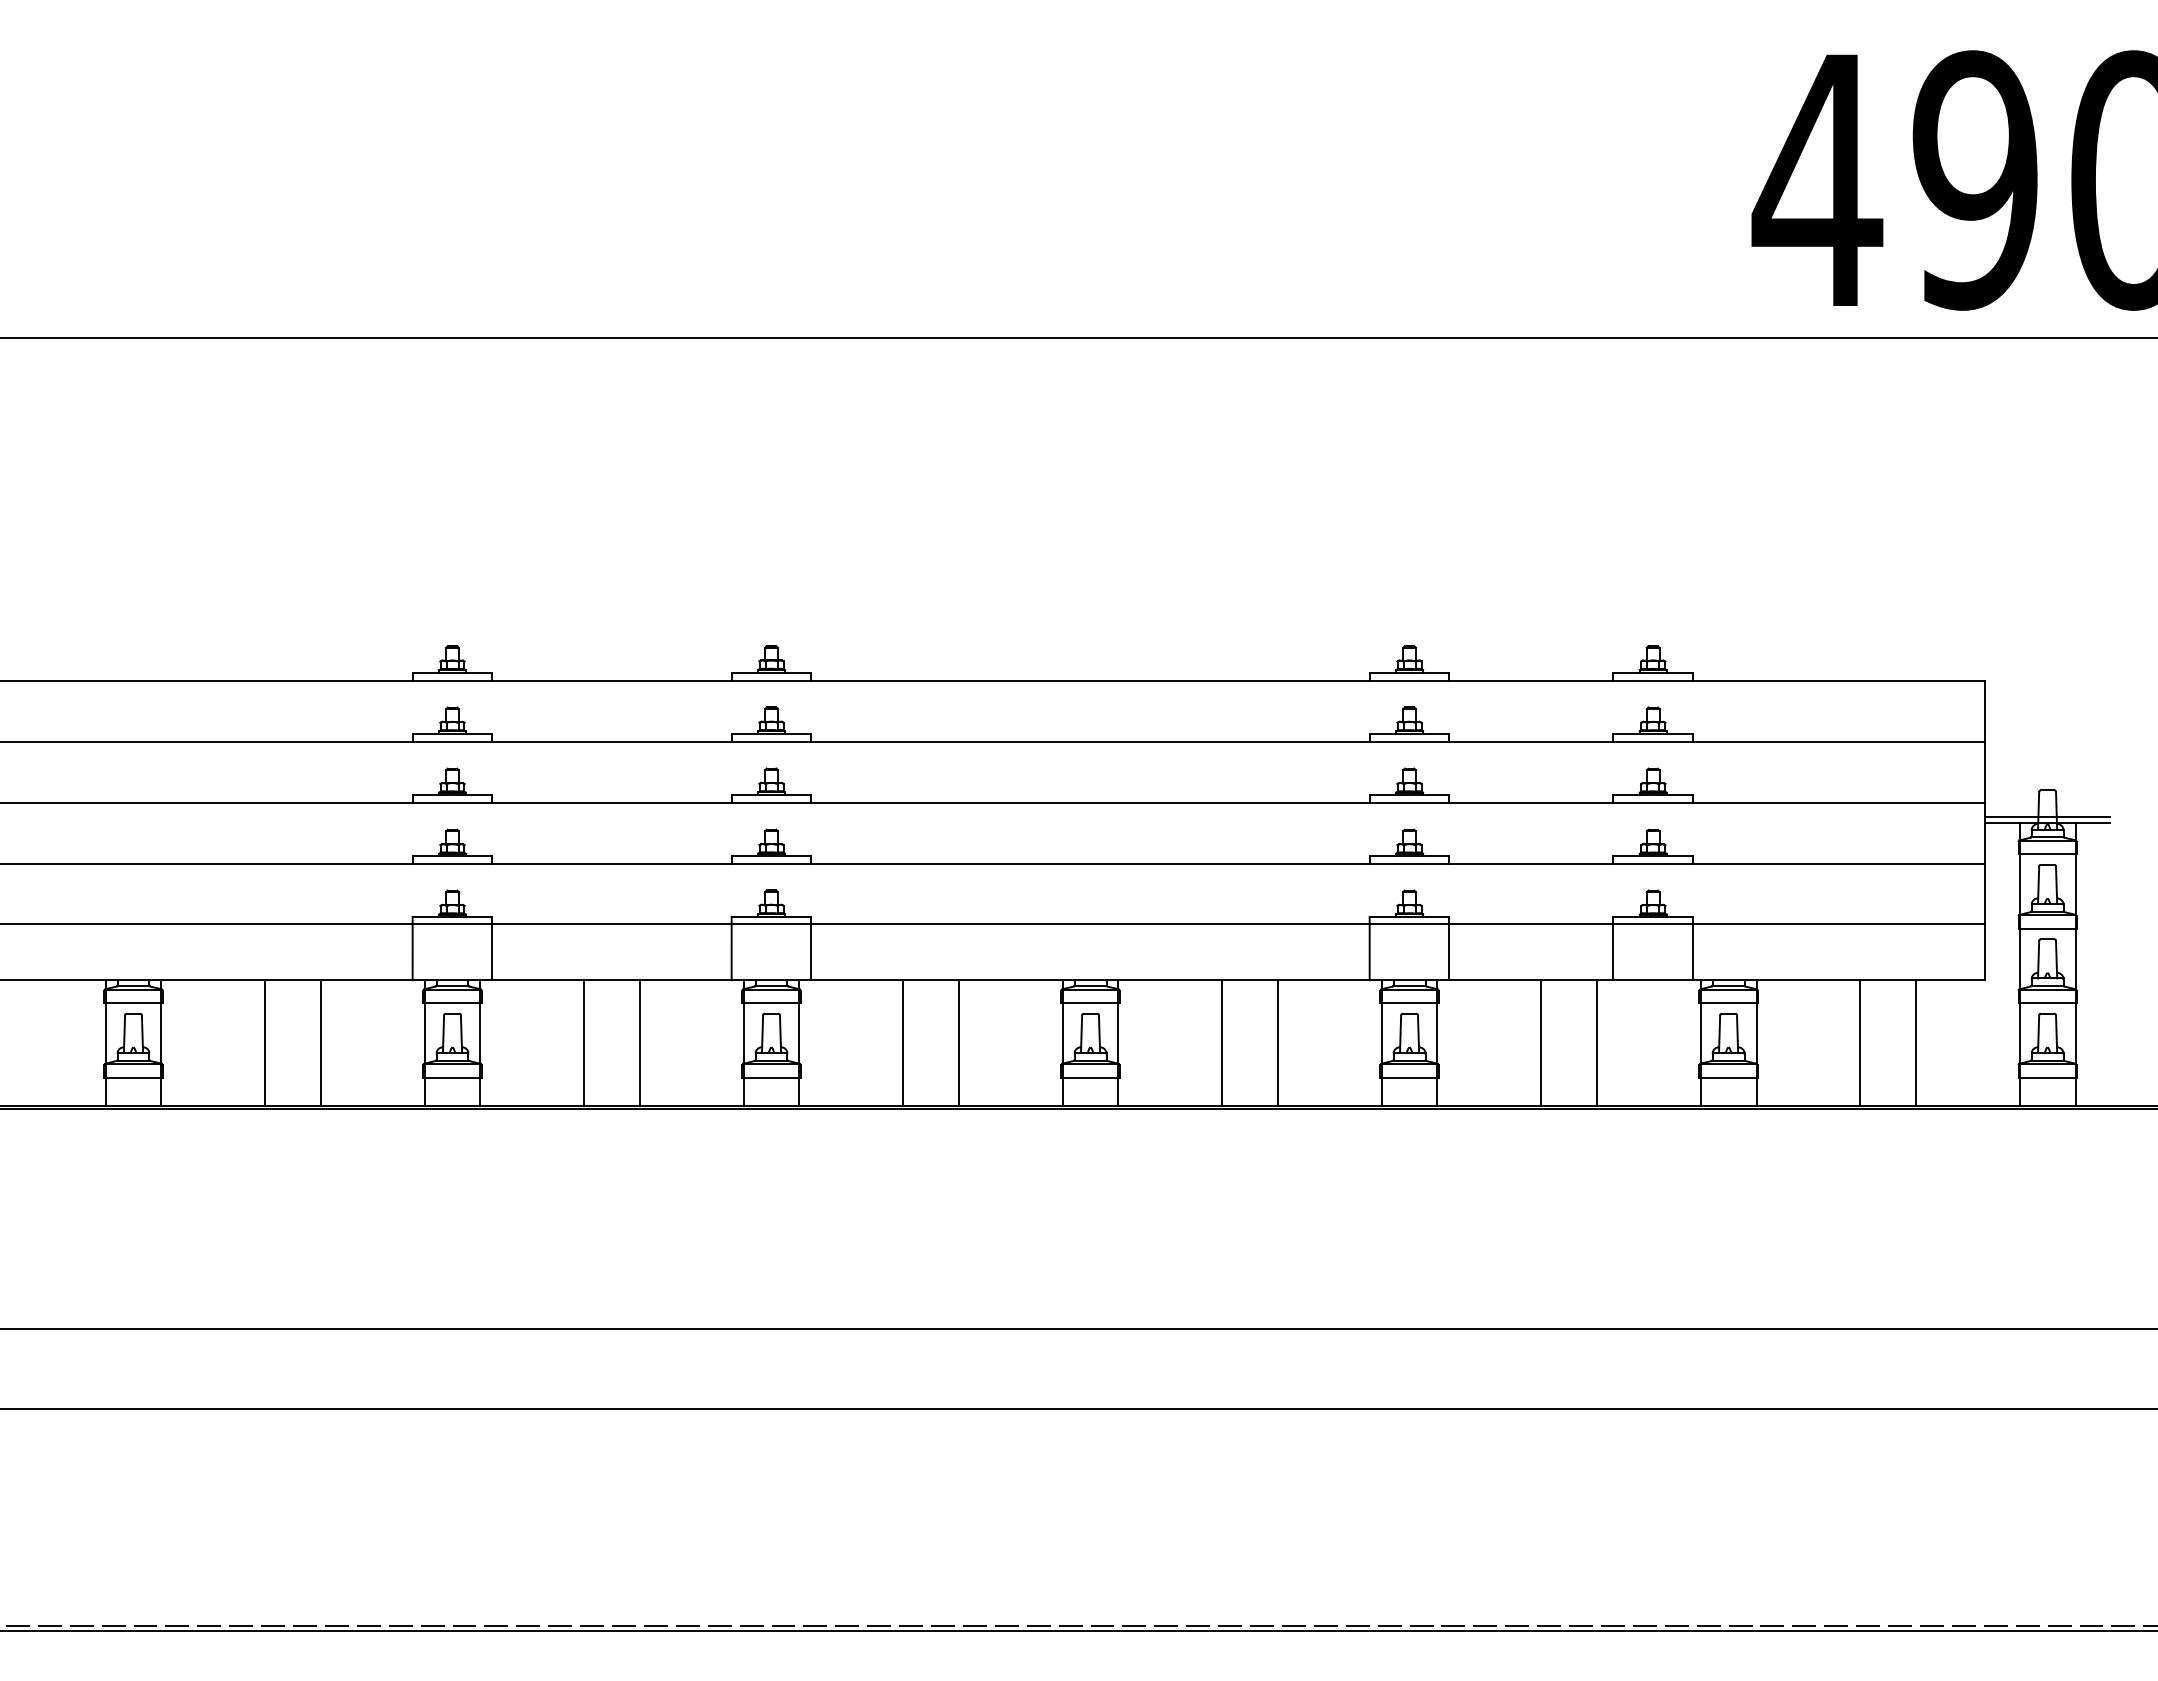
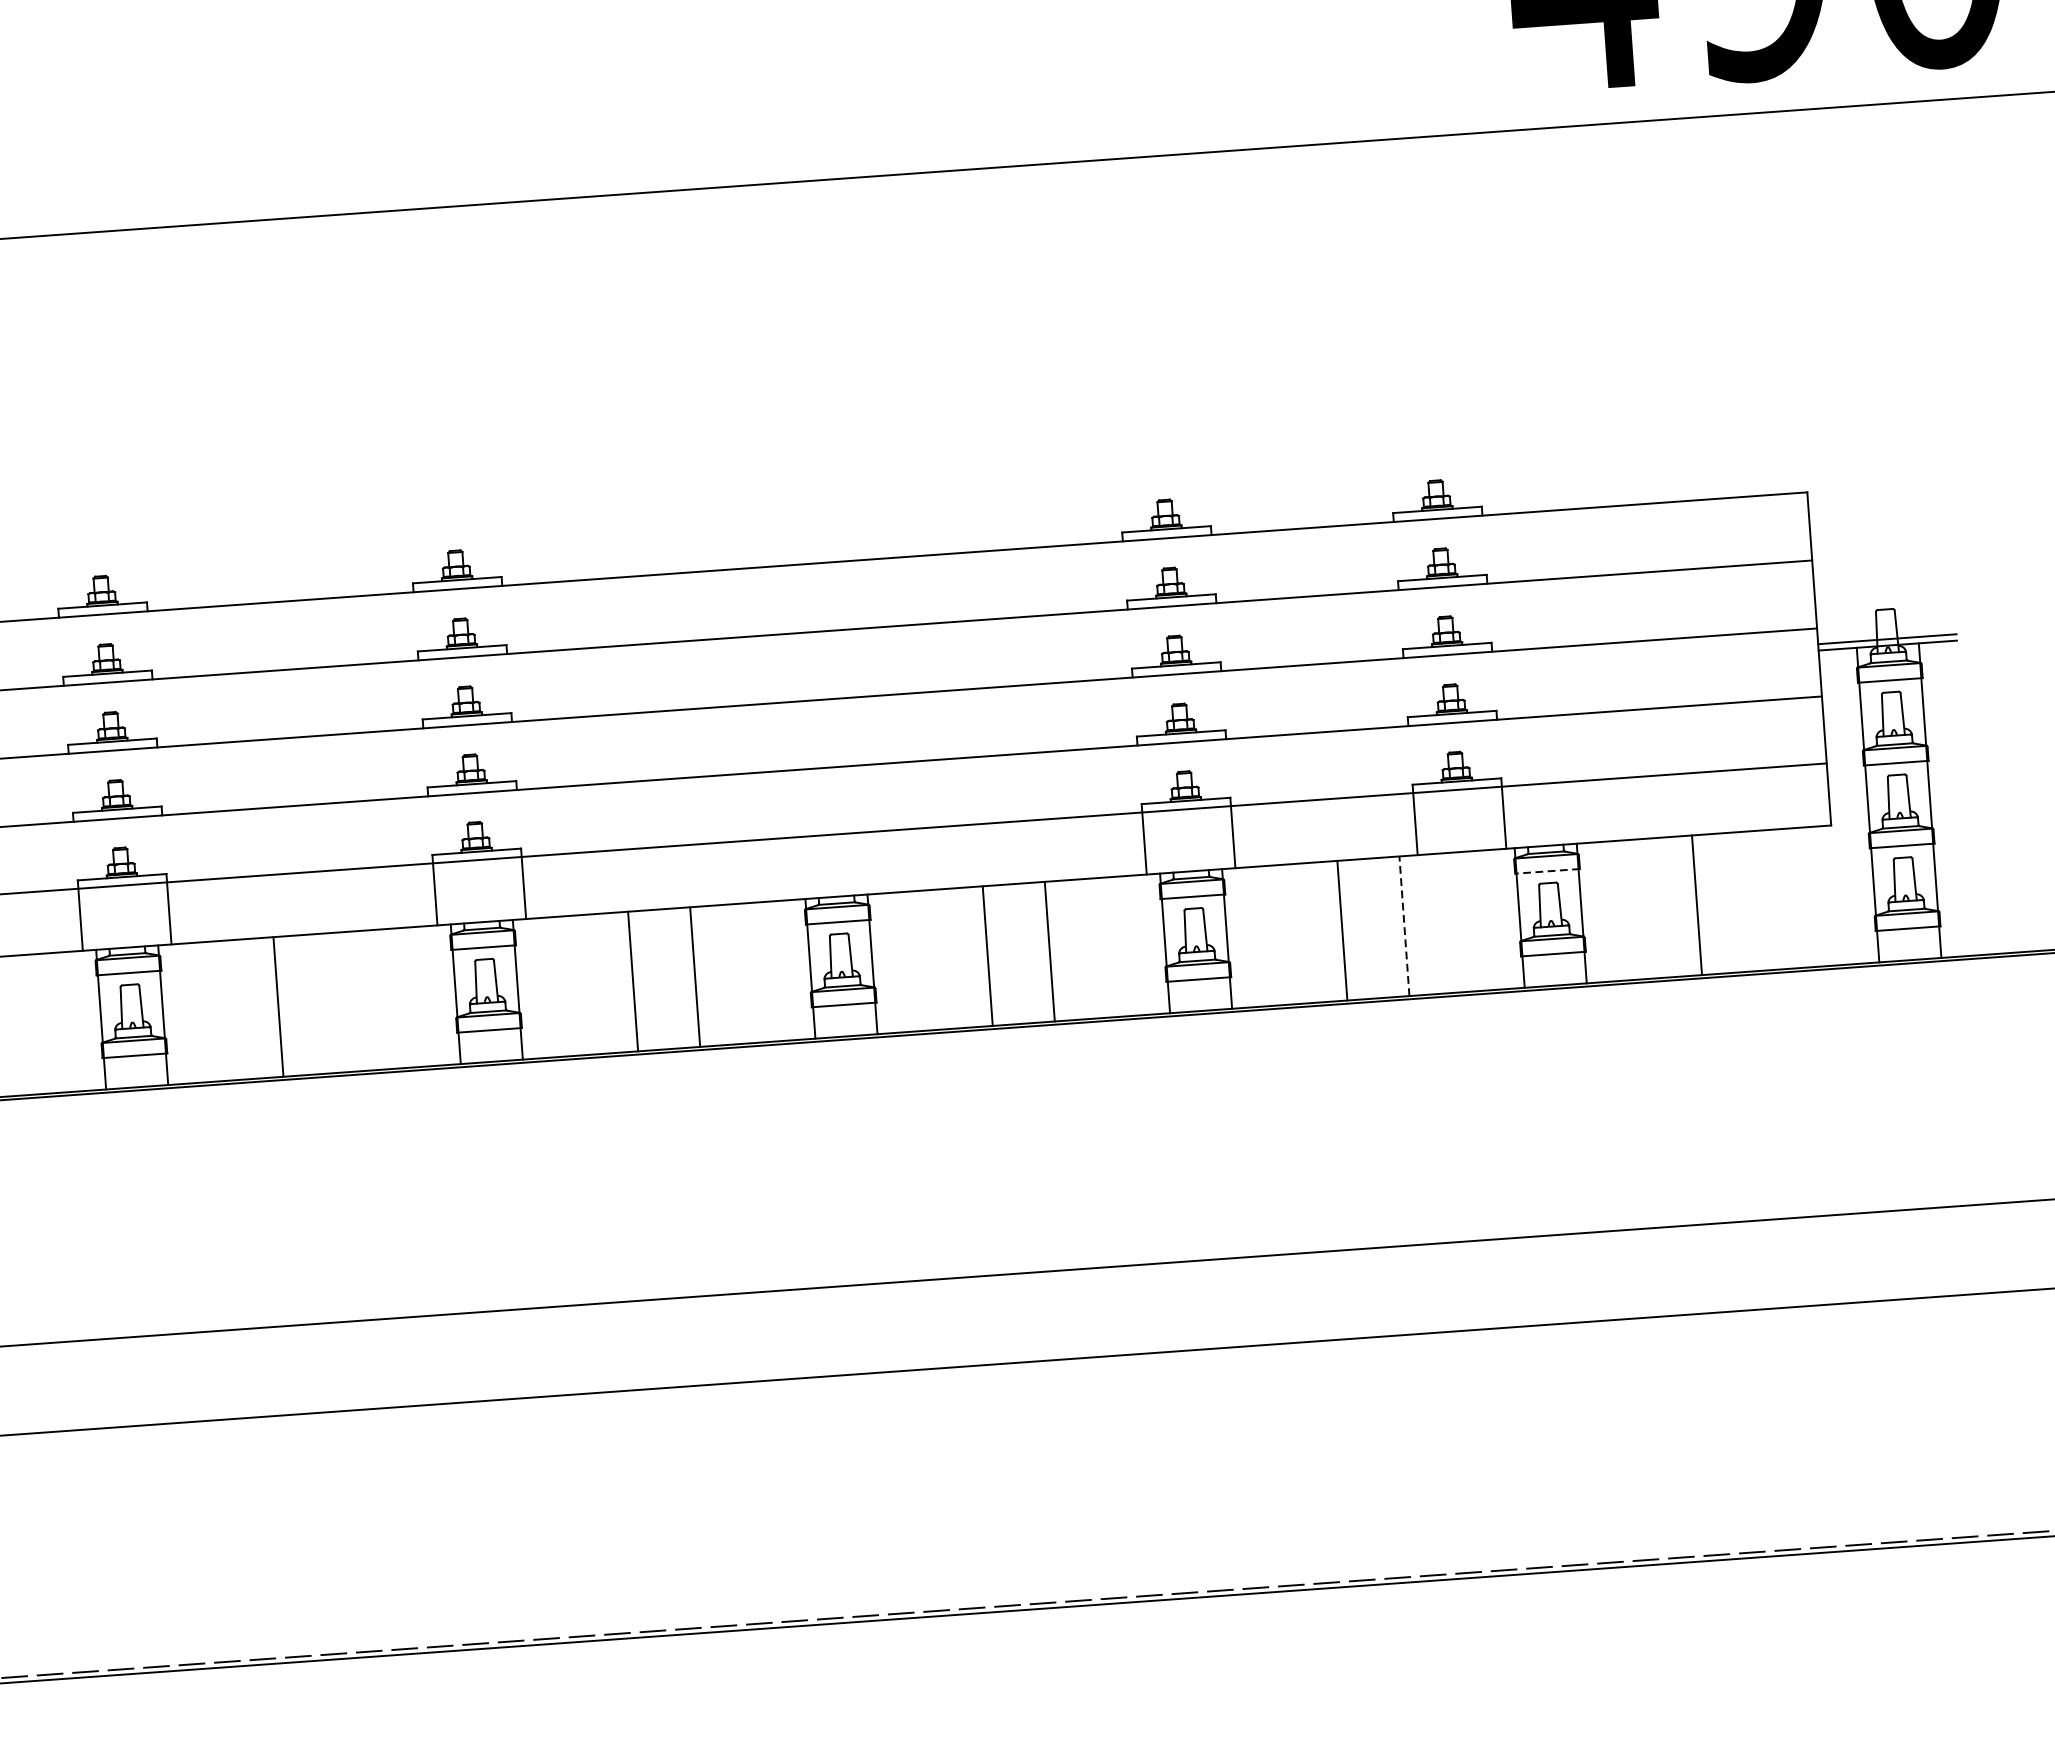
line: (1728, 1003) -> (1547, 871), solid -> dashed
line: (639, 1042) -> (339, 1001), removed
line: (1916, 1042) -> (1759, 900), removed
line: (1596, 1043) -> (1403, 926), solid -> dashed

